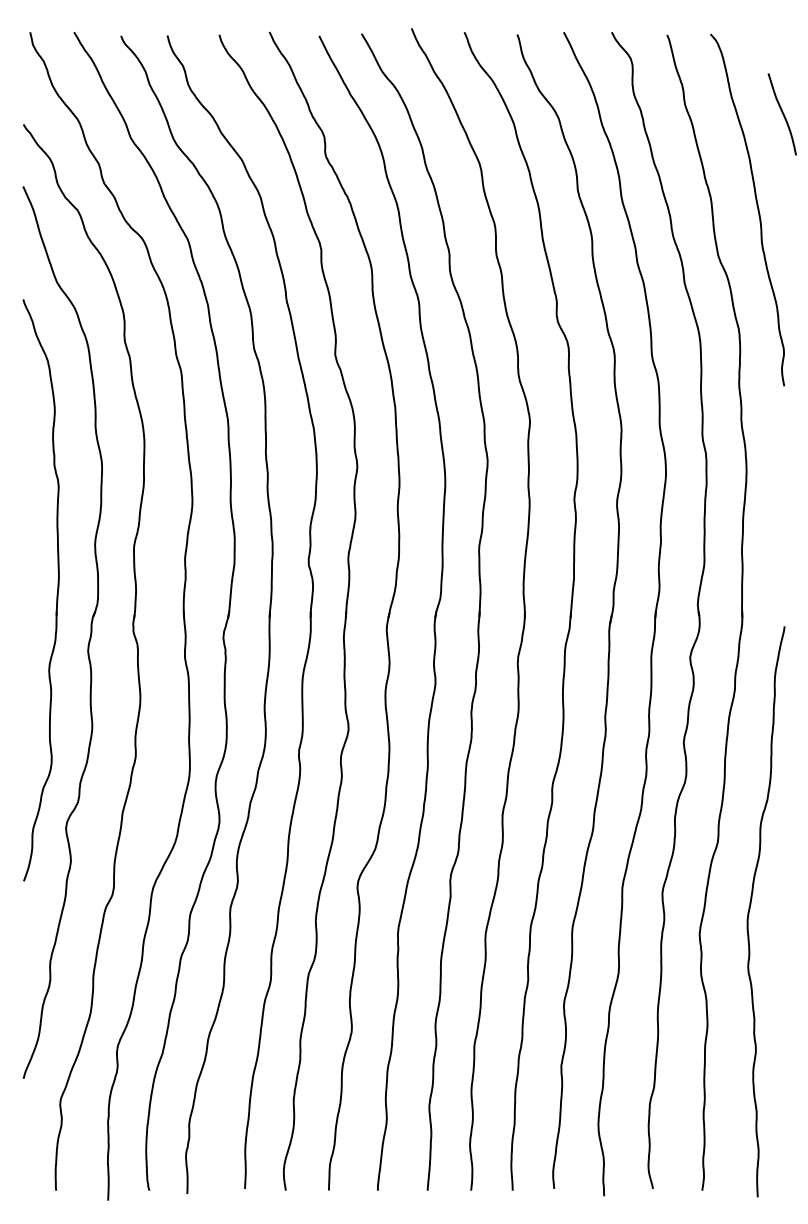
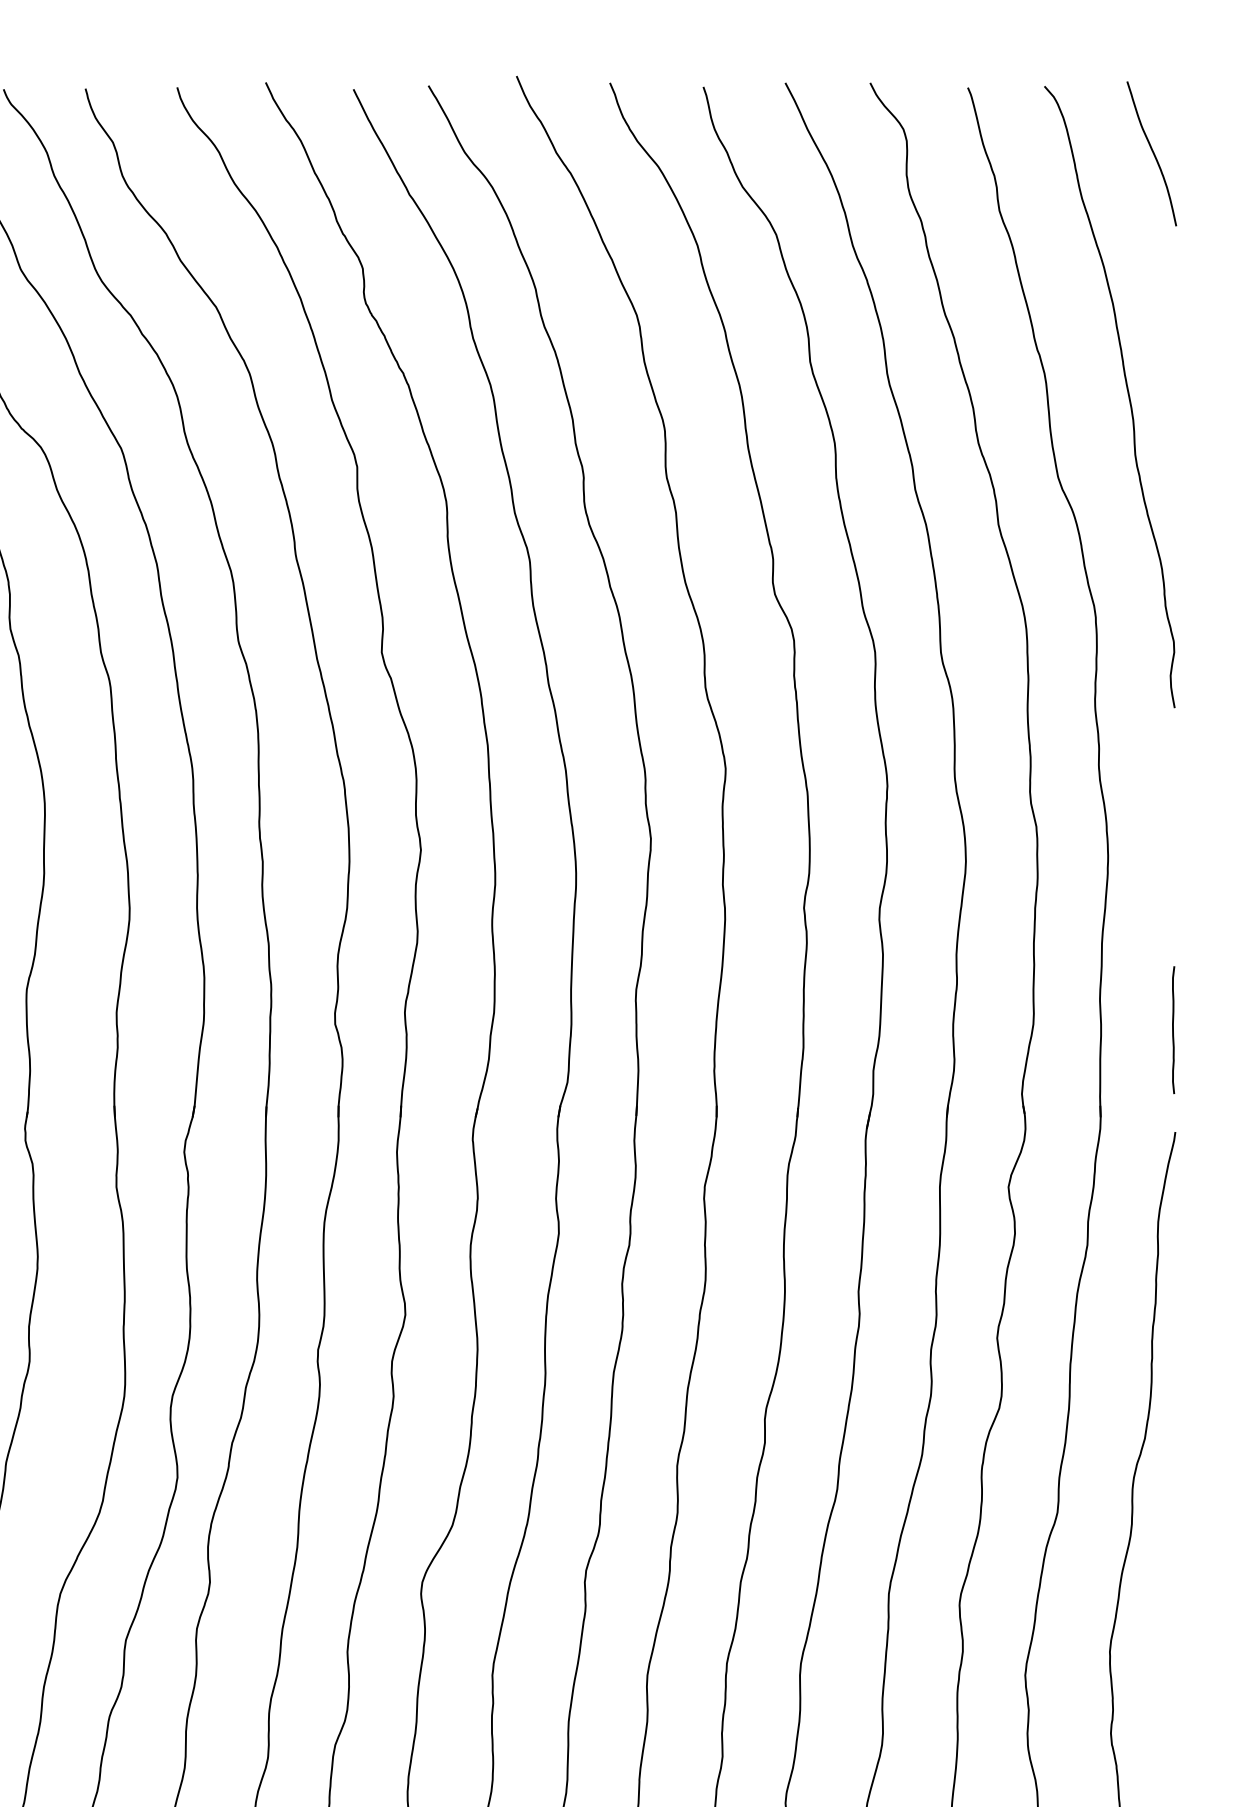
curve: (782, 114) -> (1152, 154), moved
line: (783, 568) -> (1173, 1029), added

